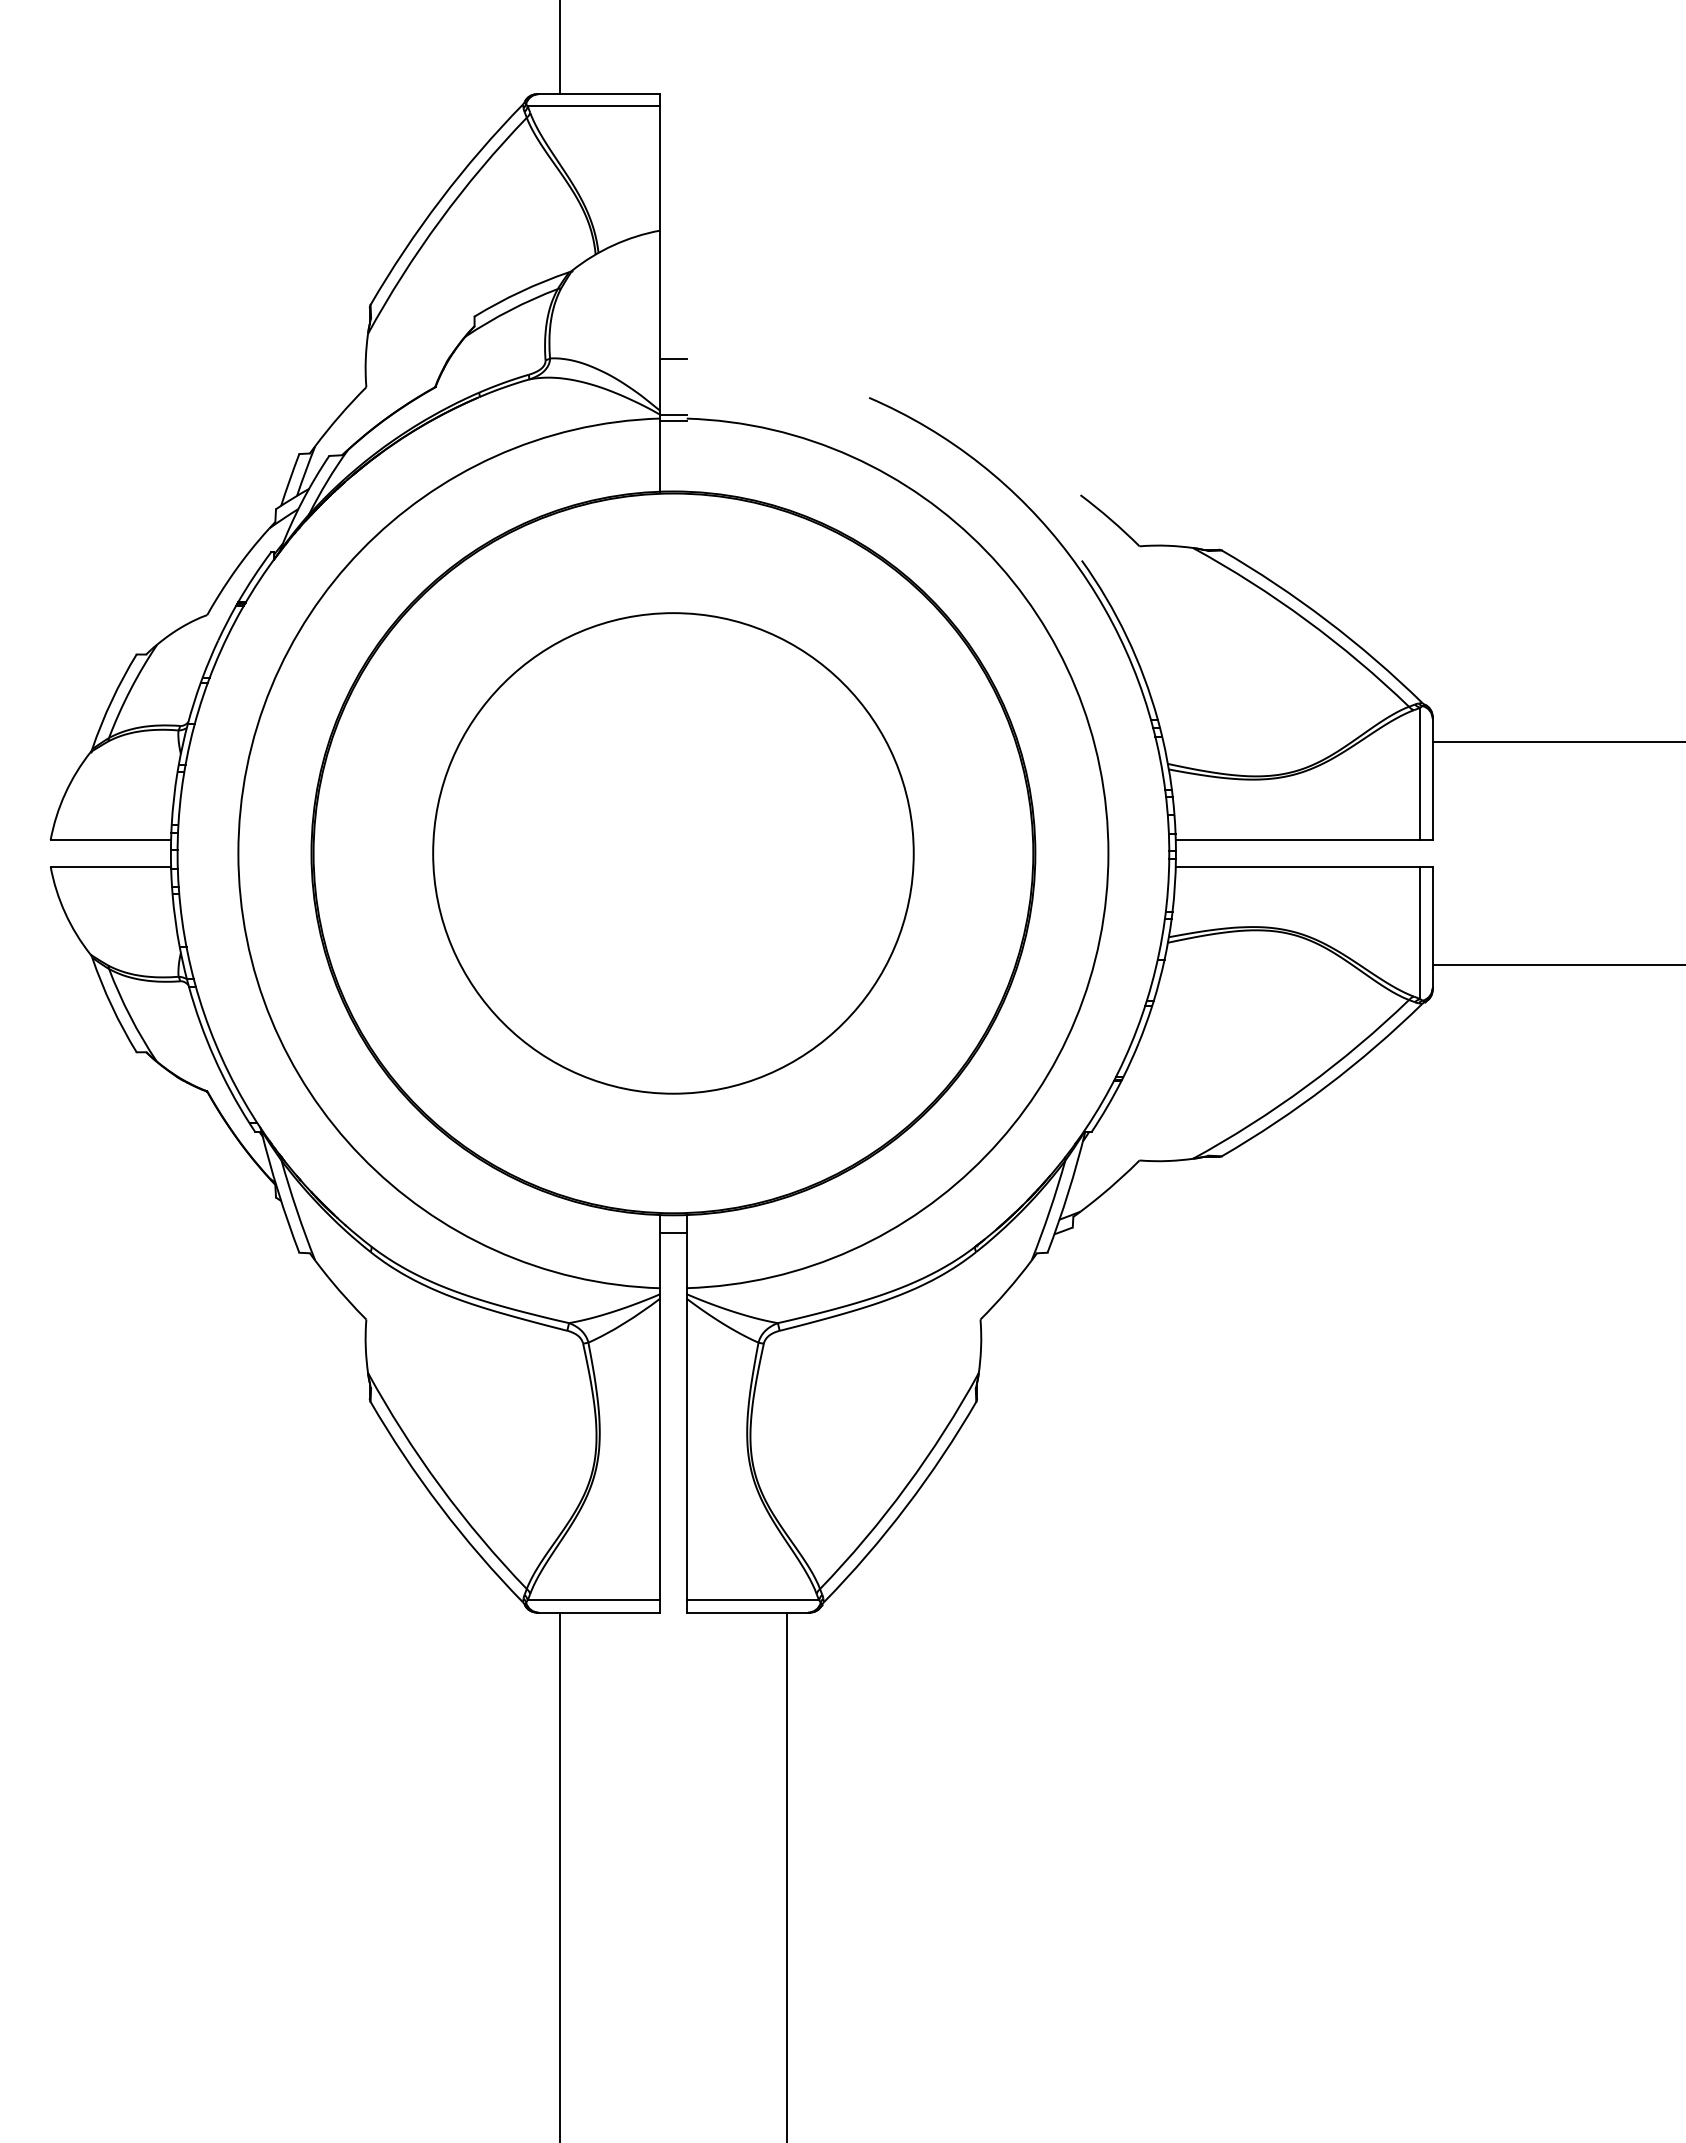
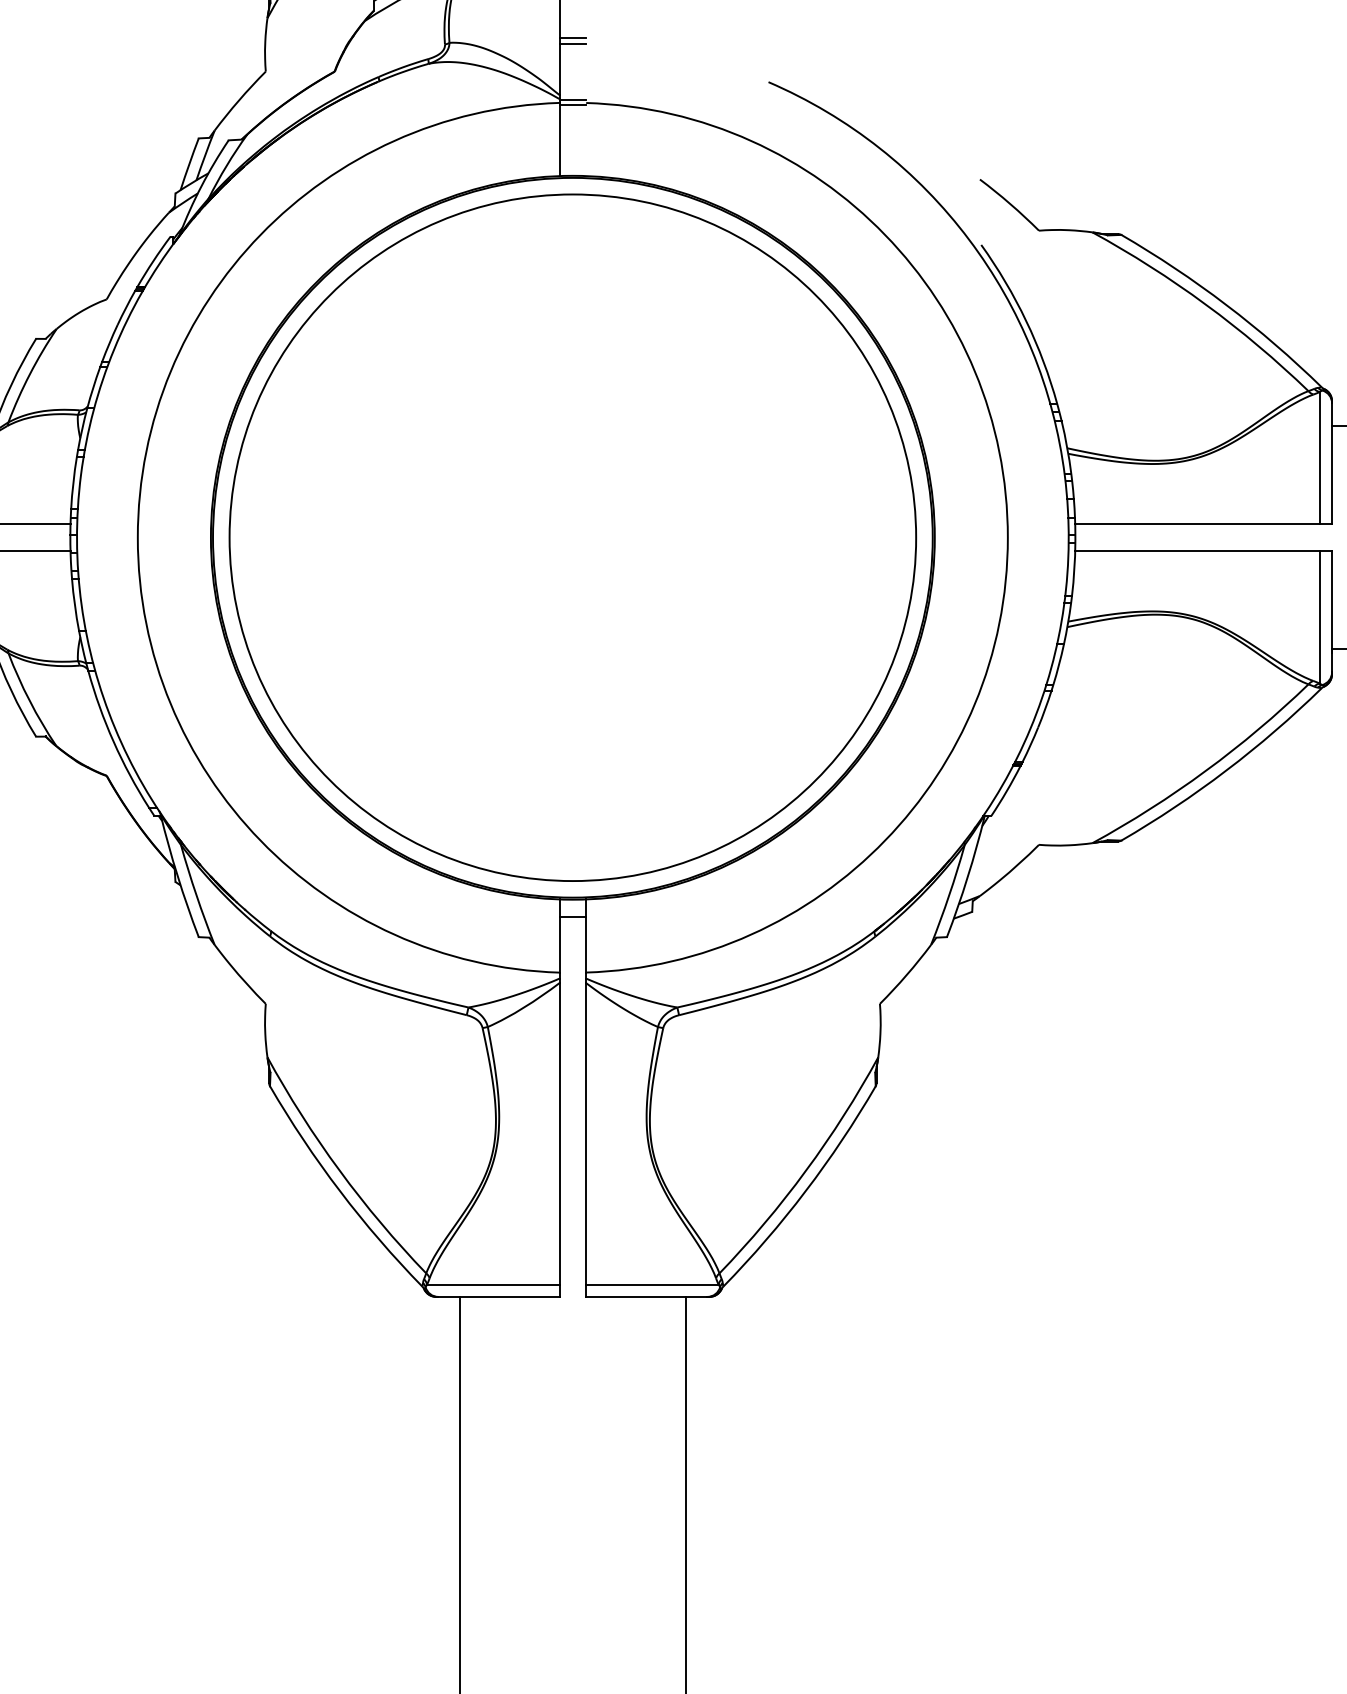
line: (673, 353) -> (572, 37), added
circle: (673, 853) -> (572, 537), size x1.43

